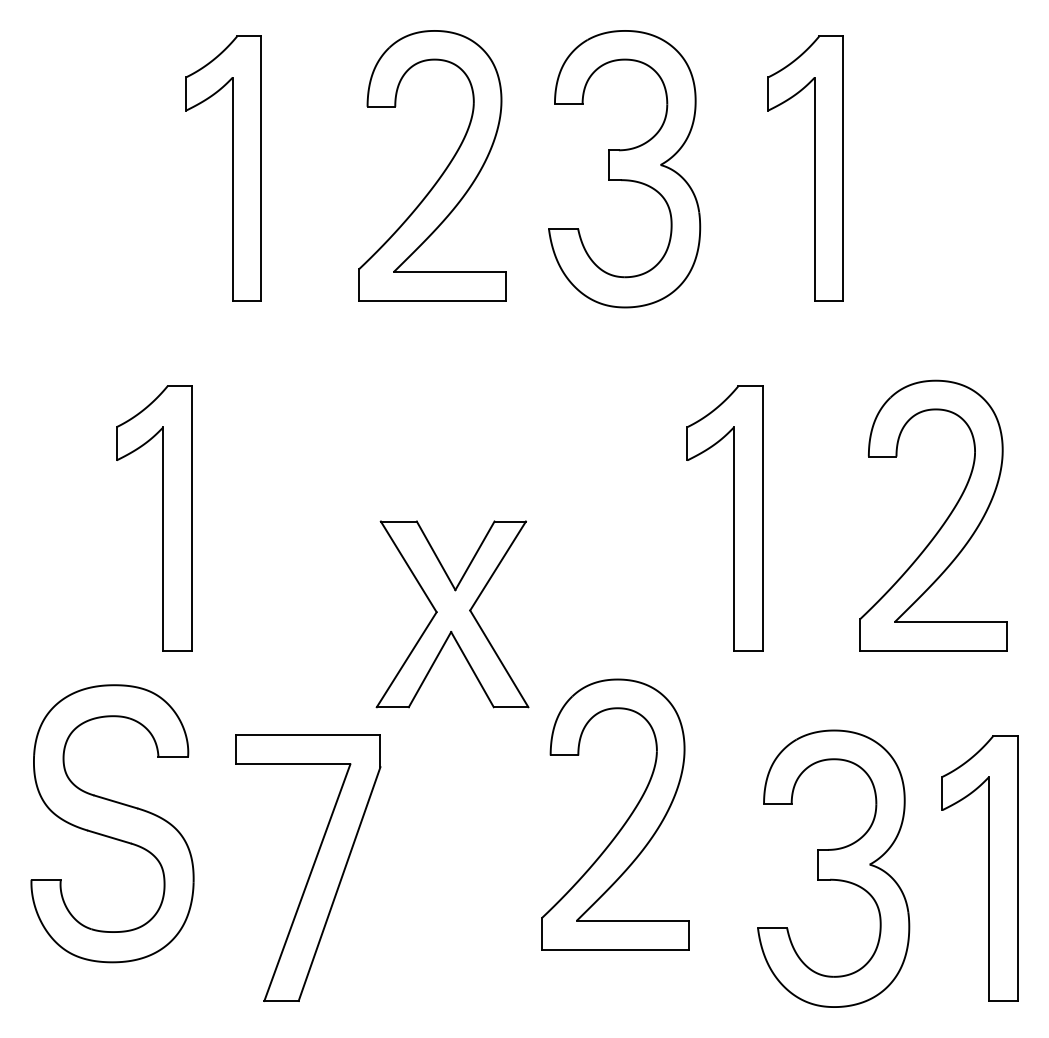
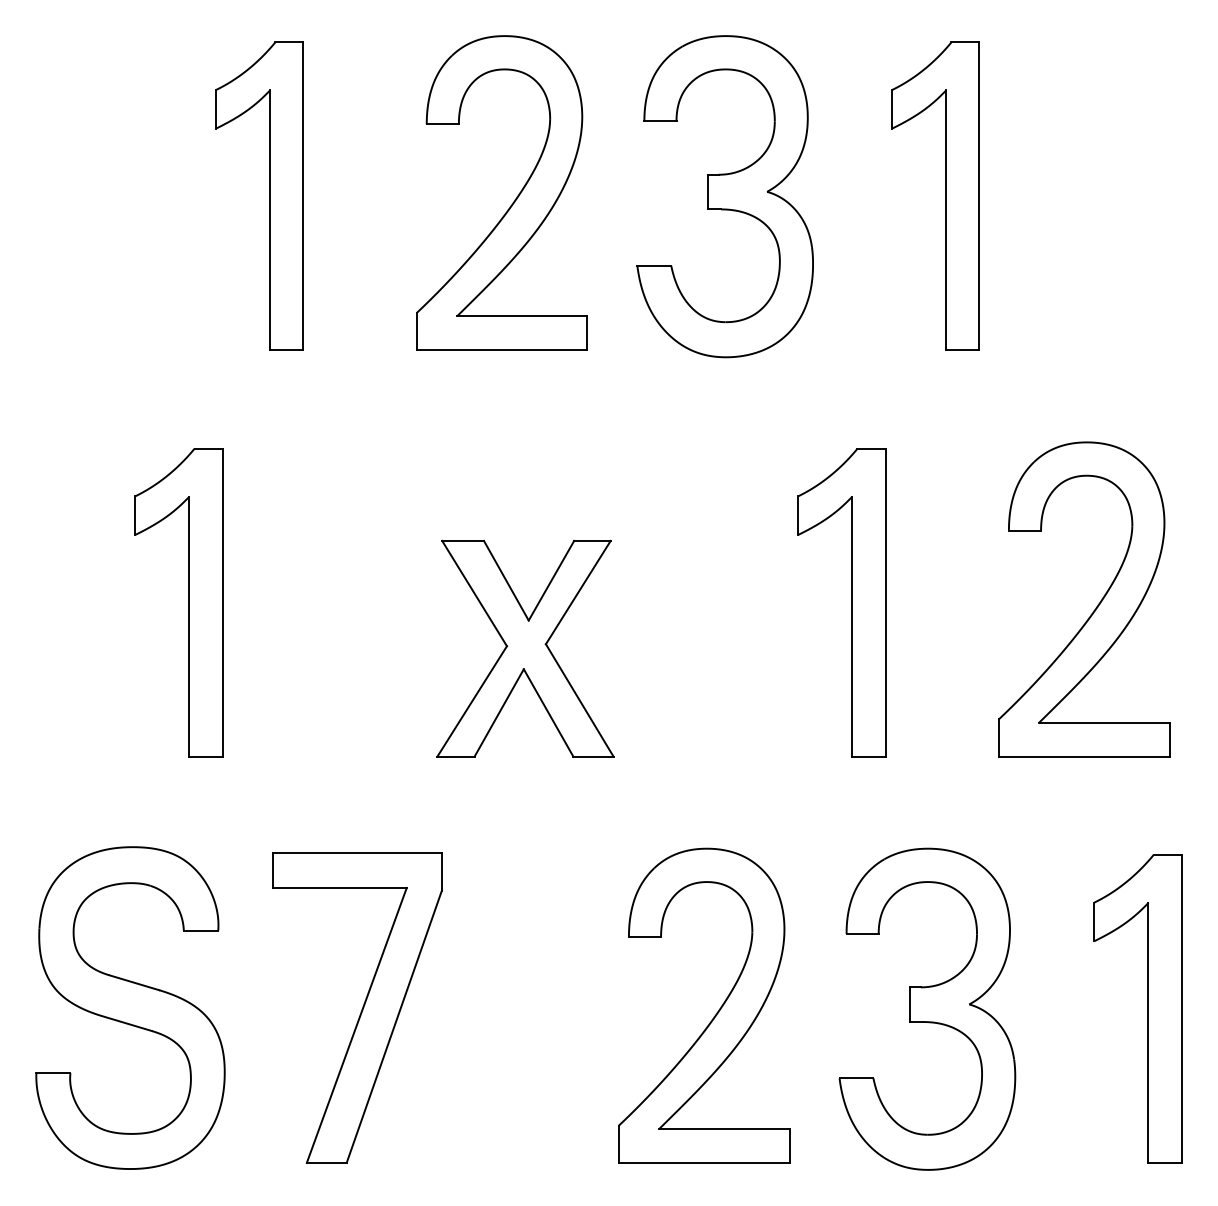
part: (452, 614) -> (525, 648), moved
part: (624, 822) -> (714, 1014), moved
part: (112, 823) -> (130, 1007), moved
part: (833, 868) -> (927, 1008), moved

